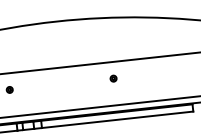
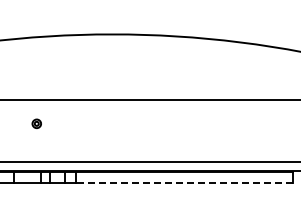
part: (113, 78) -> (185, 123), removed
line: (117, 119) -> (184, 182), solid -> dashed

